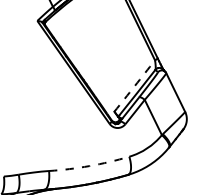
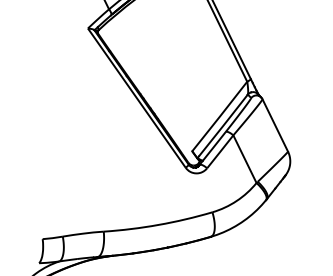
arc: (134, 85) -> (219, 116), dashed -> solid
arc: (89, 165) -> (158, 224), dashed -> solid

